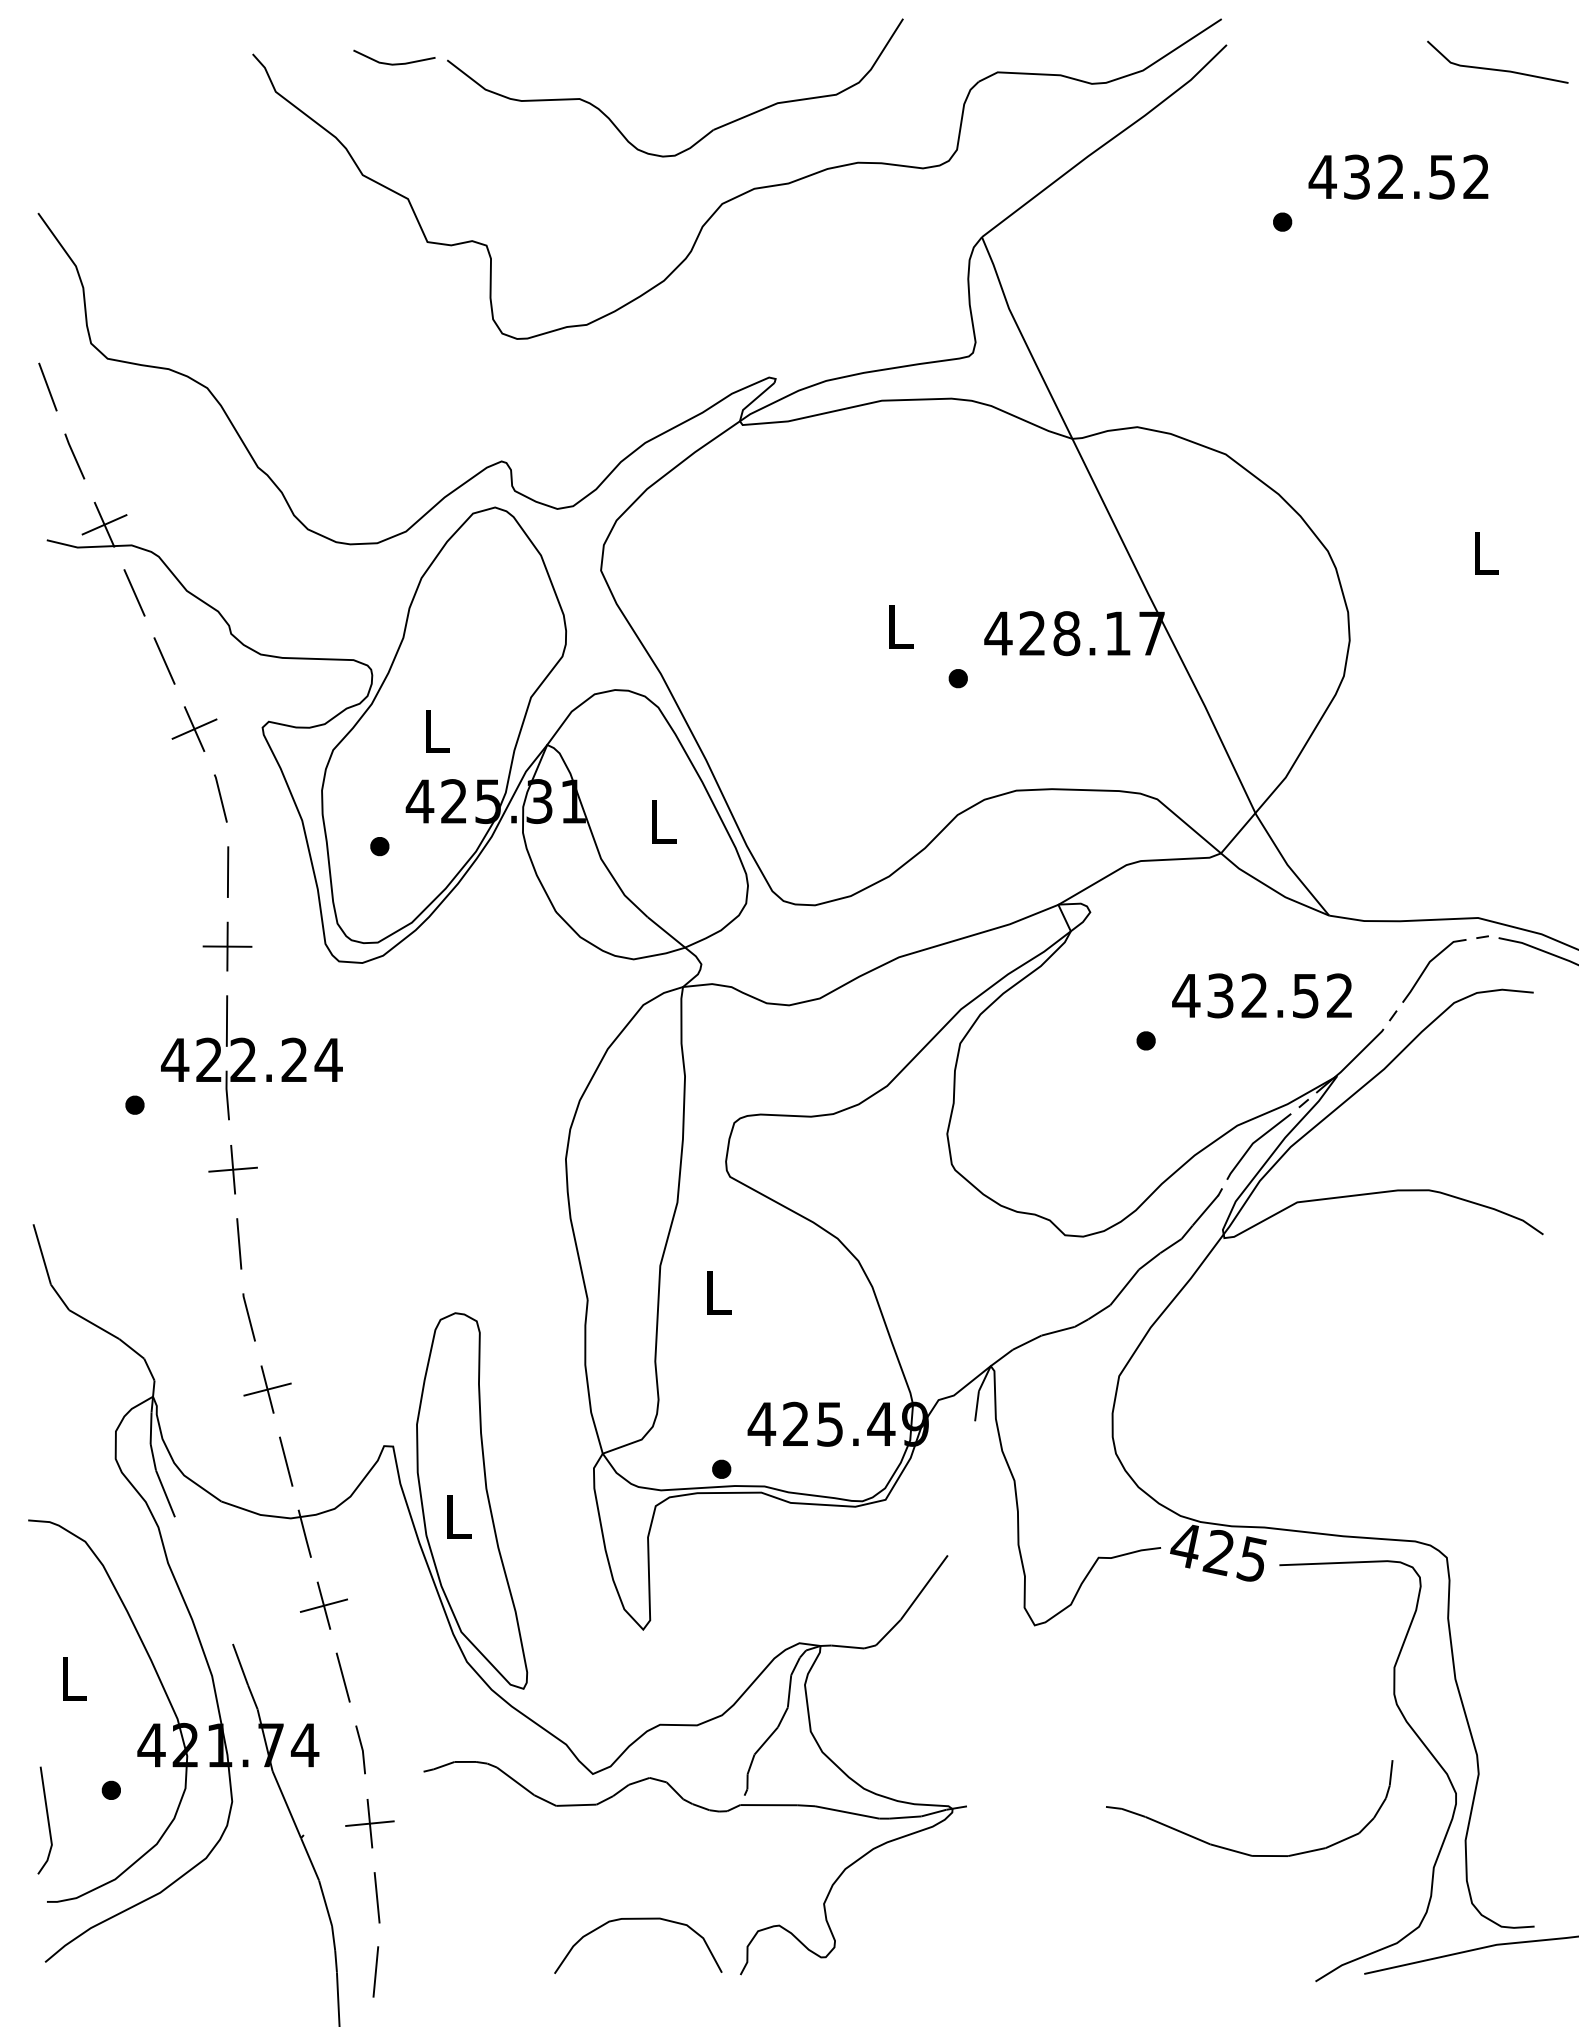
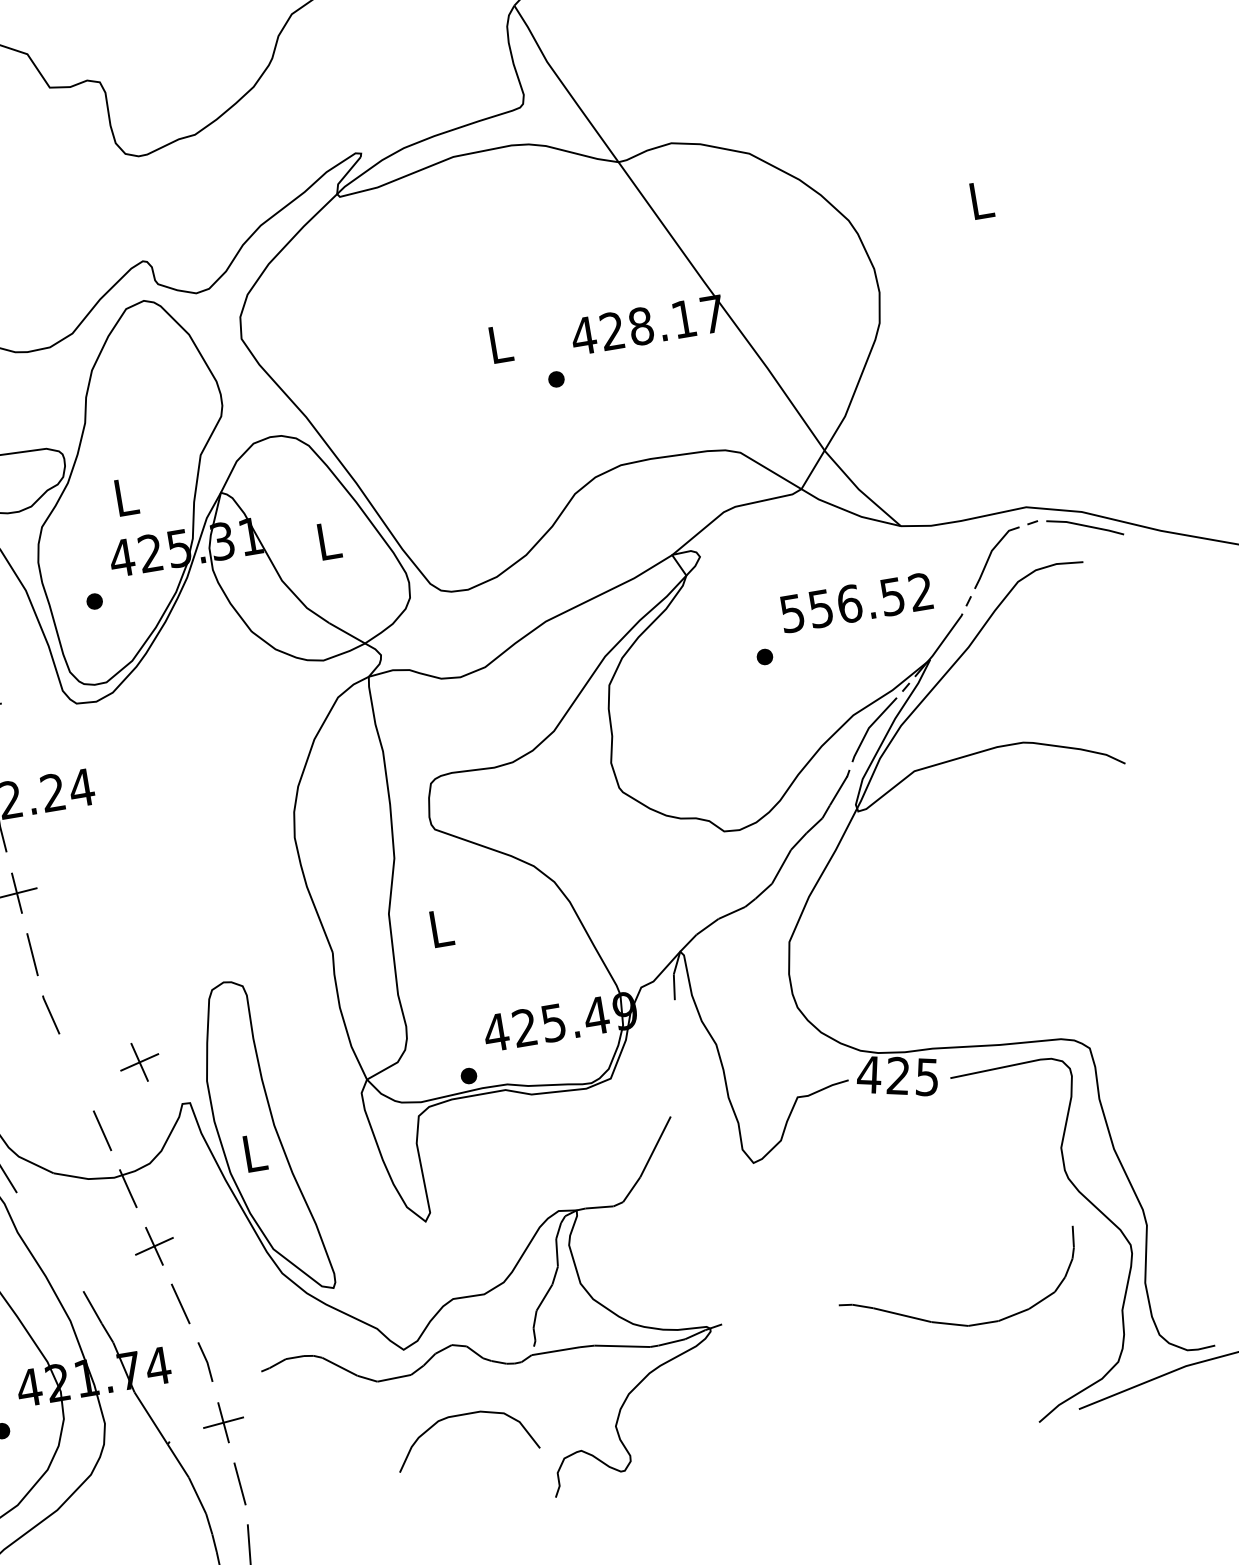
text: (1220, 995) -> (820, 608), 432.52 -> 556.52
part: (267, 1389) -> (139, 1062), moved
curve: (638, 1919) -> (462, 1415), moved

